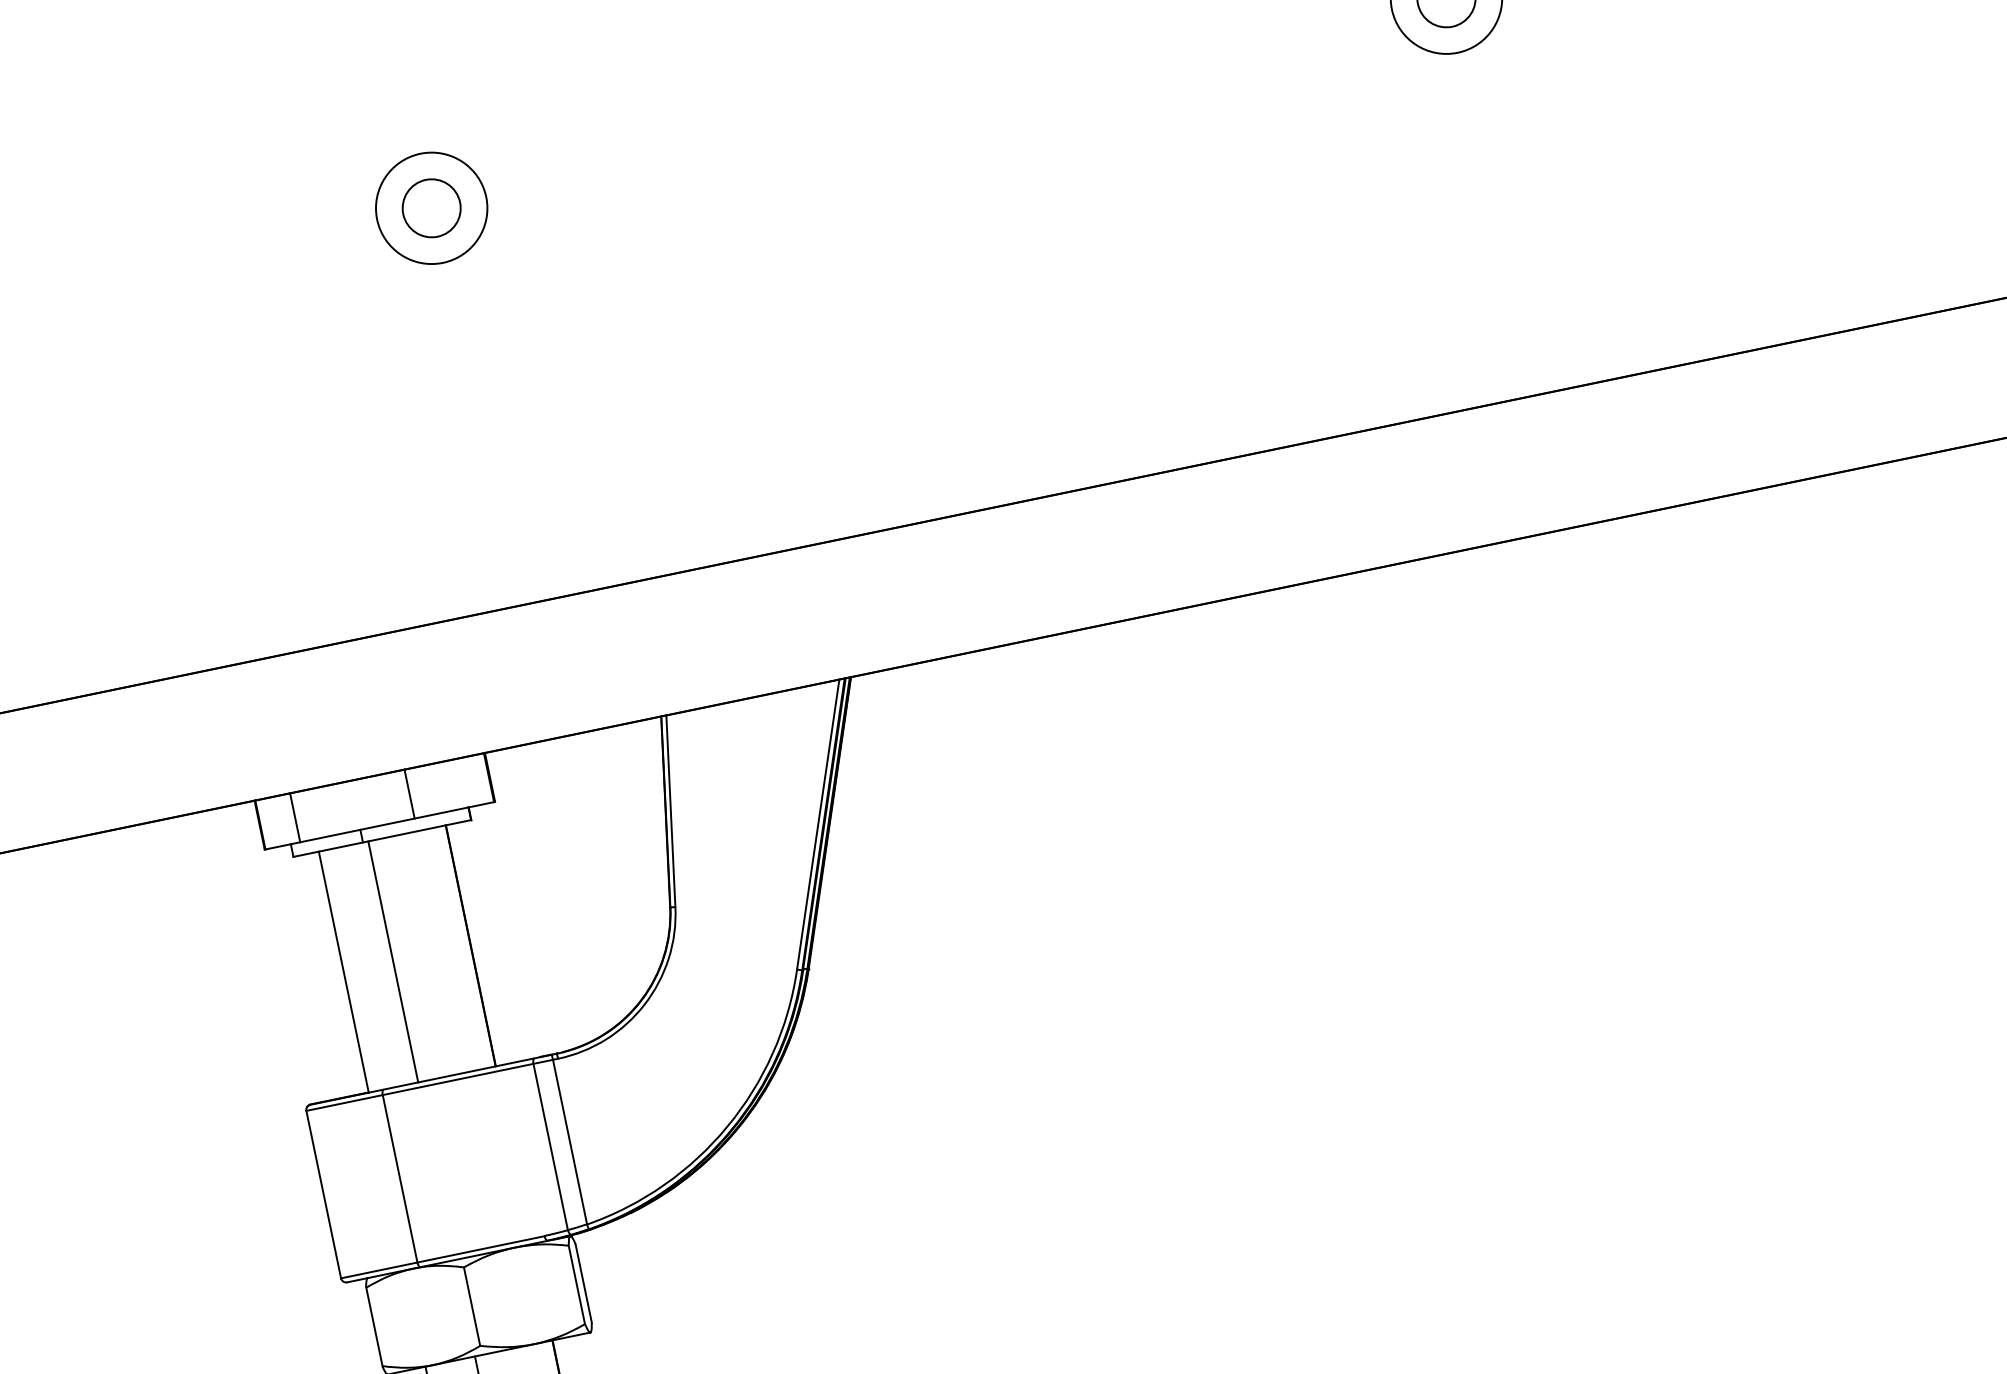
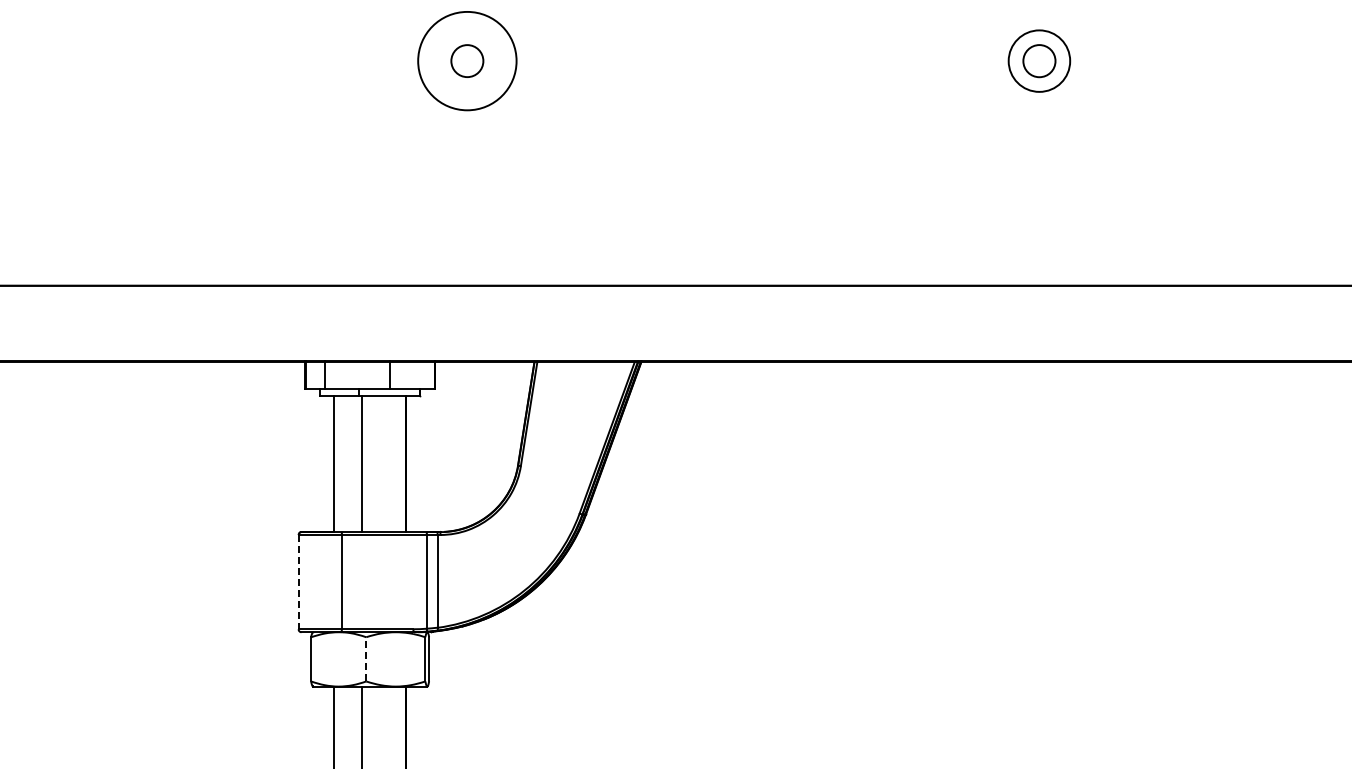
circle: (431, 207) -> (467, 60), size x1.6
line: (323, 1195) -> (298, 582), solid -> dashed
line: (472, 1305) -> (366, 658), solid -> dashed

